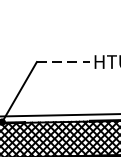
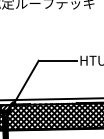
line: (64, 61) -> (58, 60), dashed -> solid

